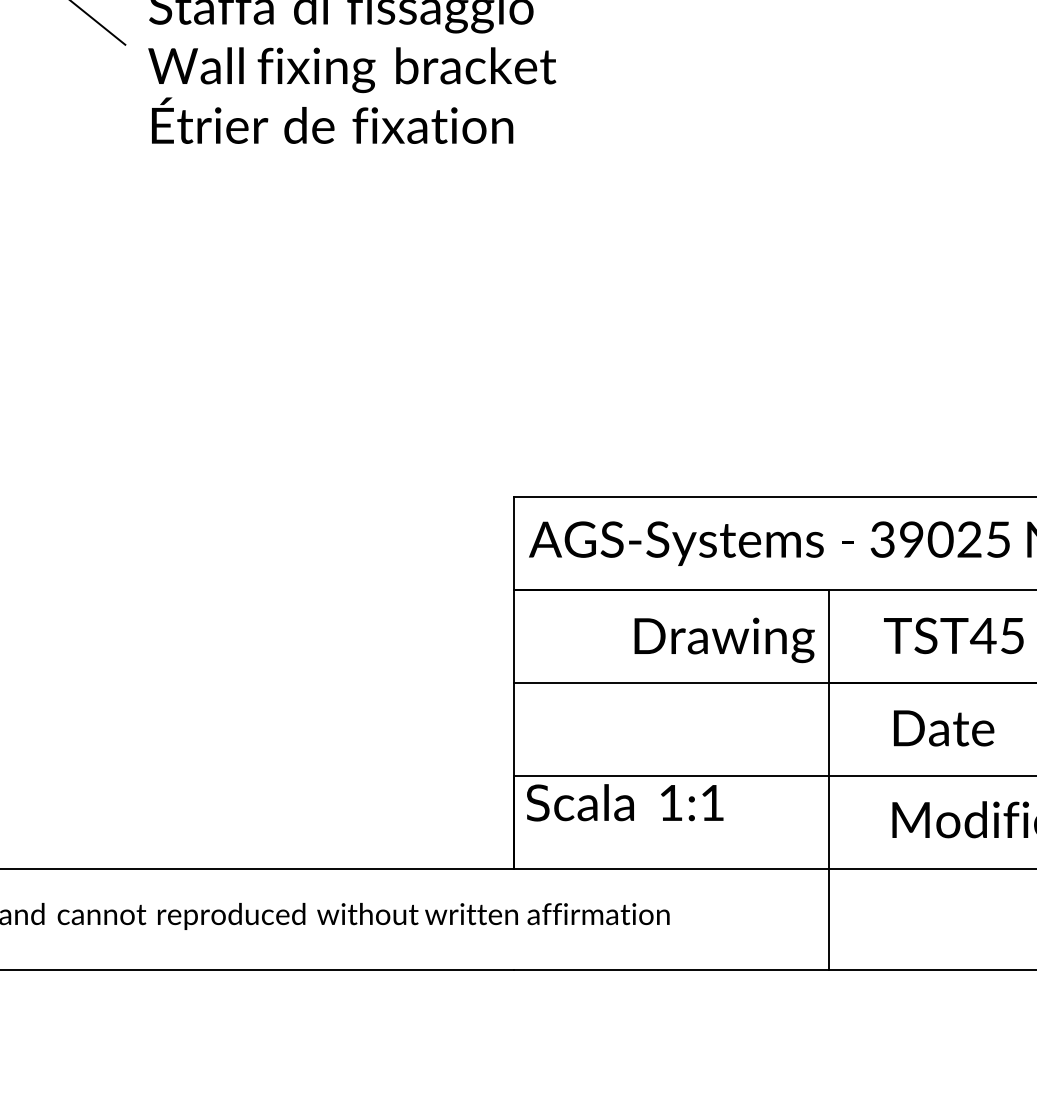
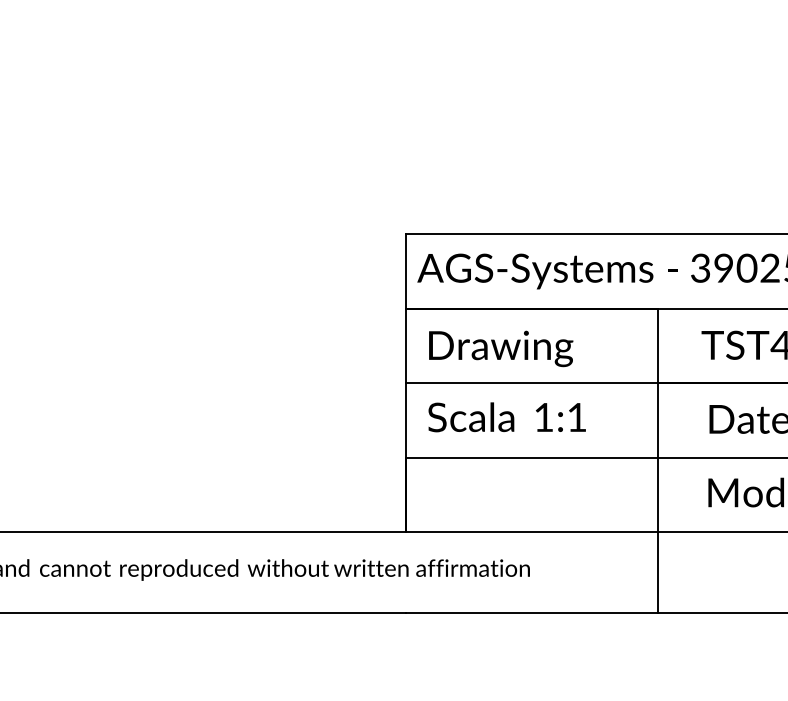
text: (724, 640) -> (501, 349), moved
text: (625, 802) -> (507, 417), moved

